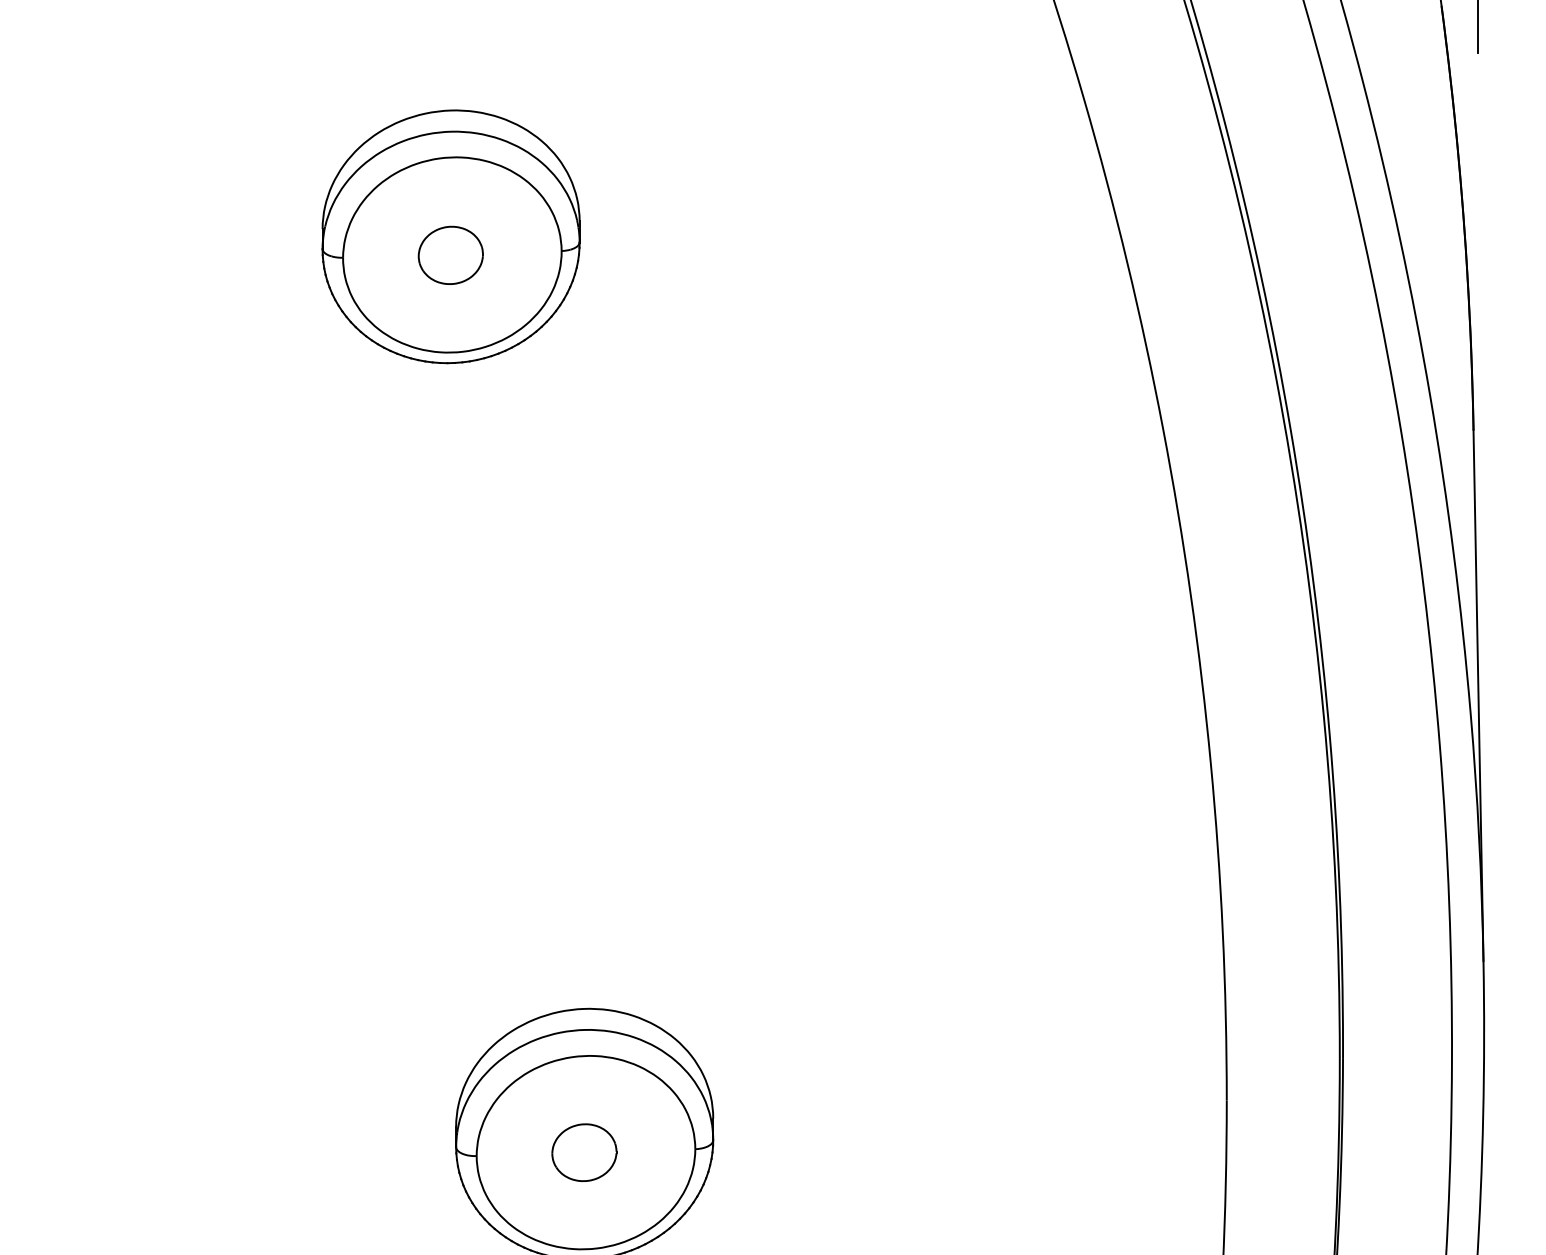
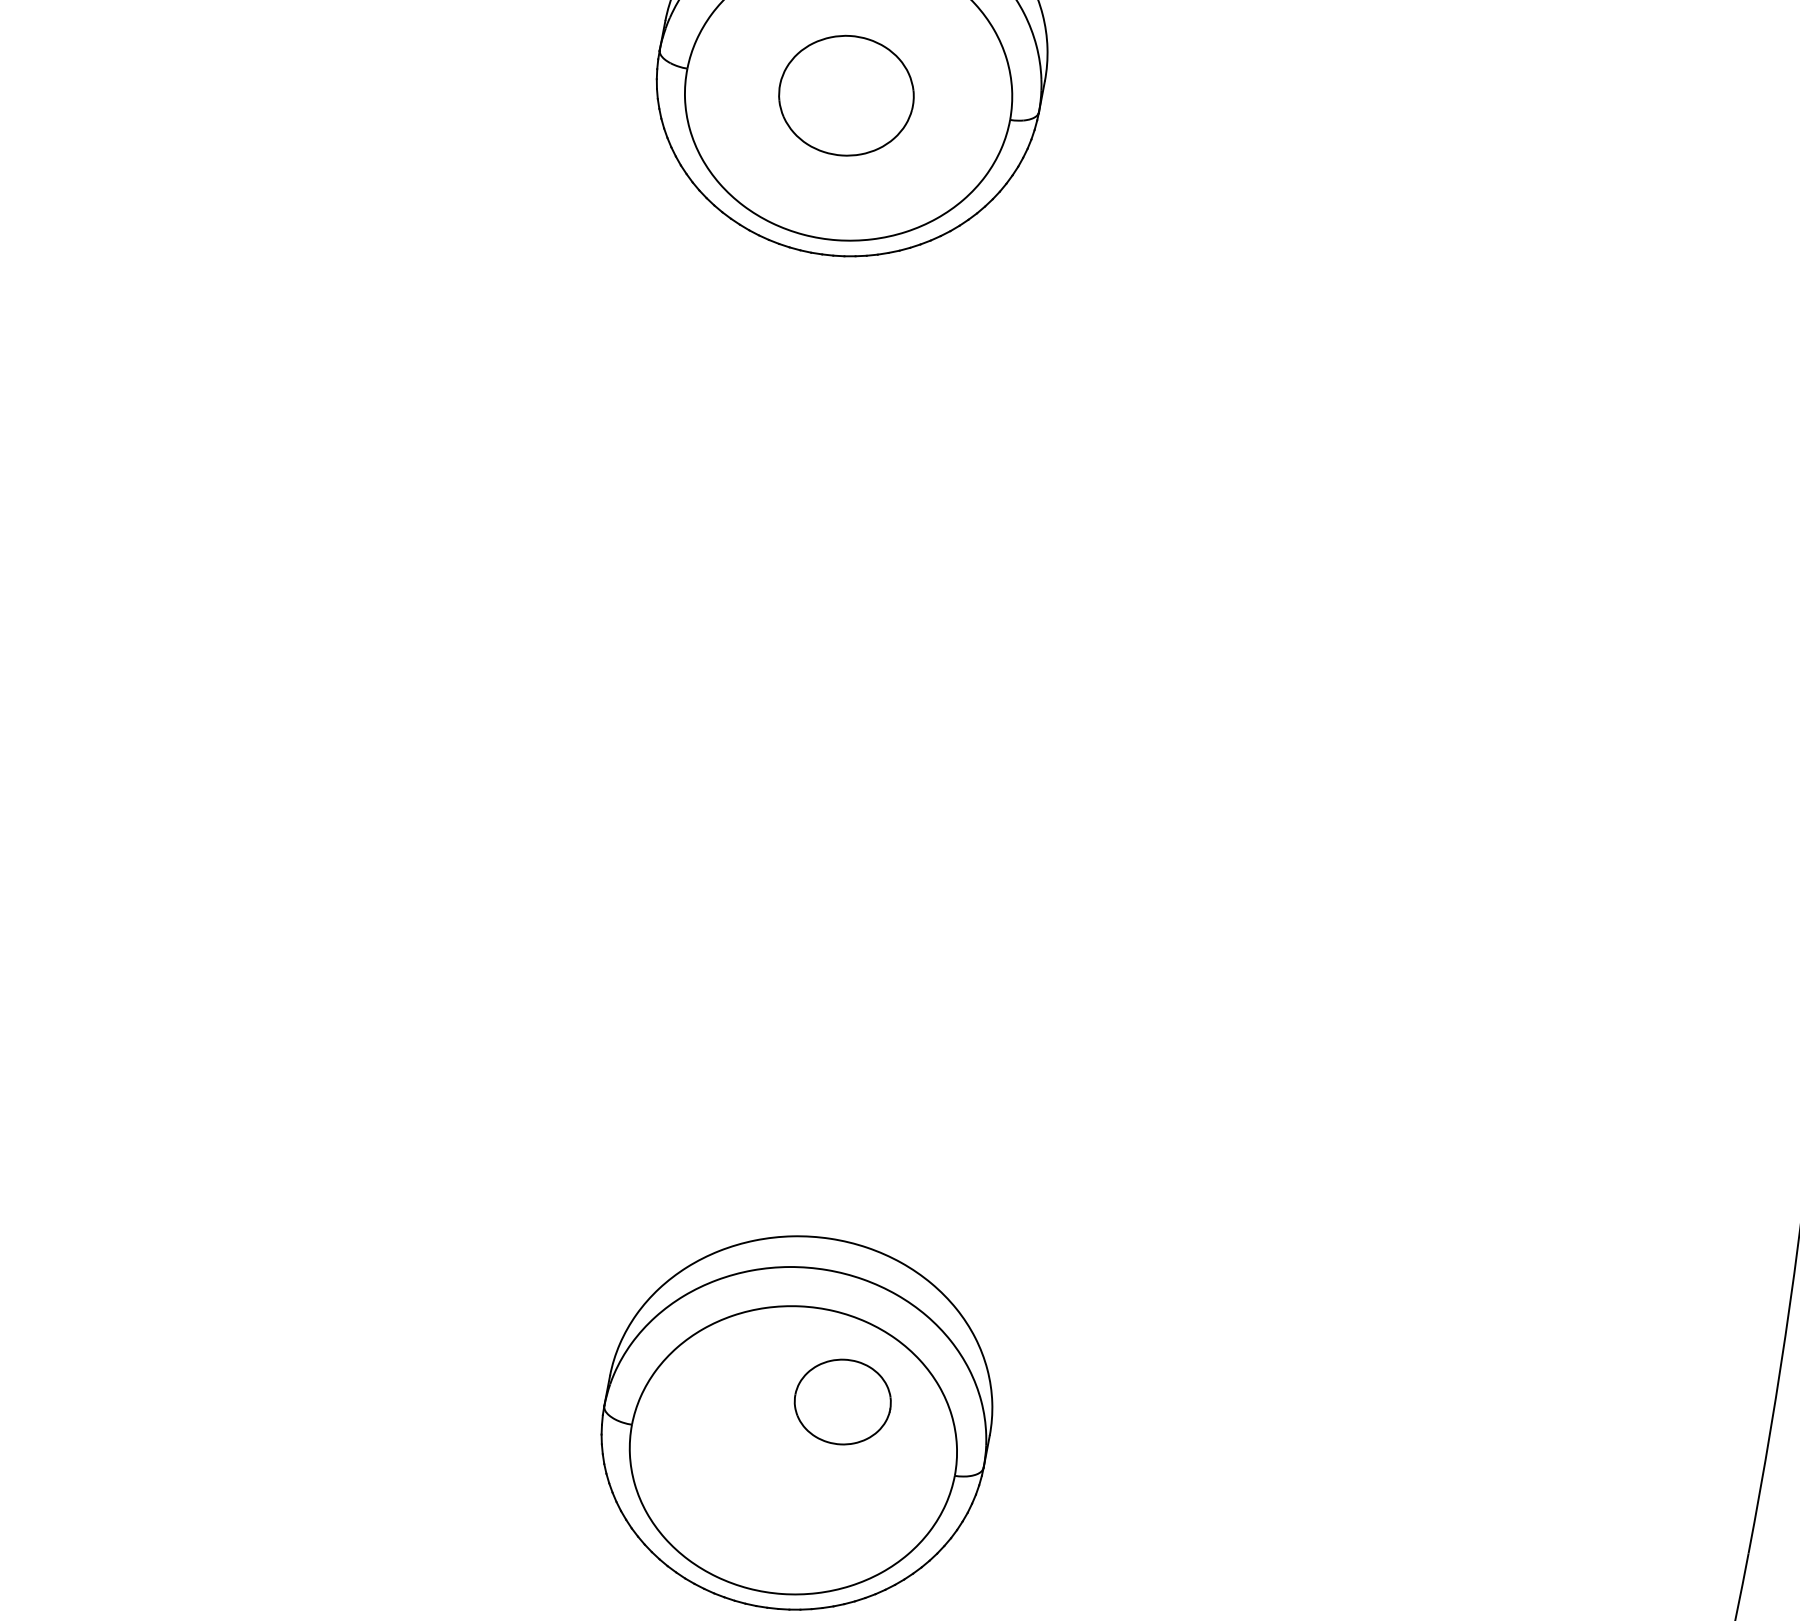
part: (450, 254) -> (846, 93), size x1.4
part: (584, 1152) -> (842, 1401), moved

